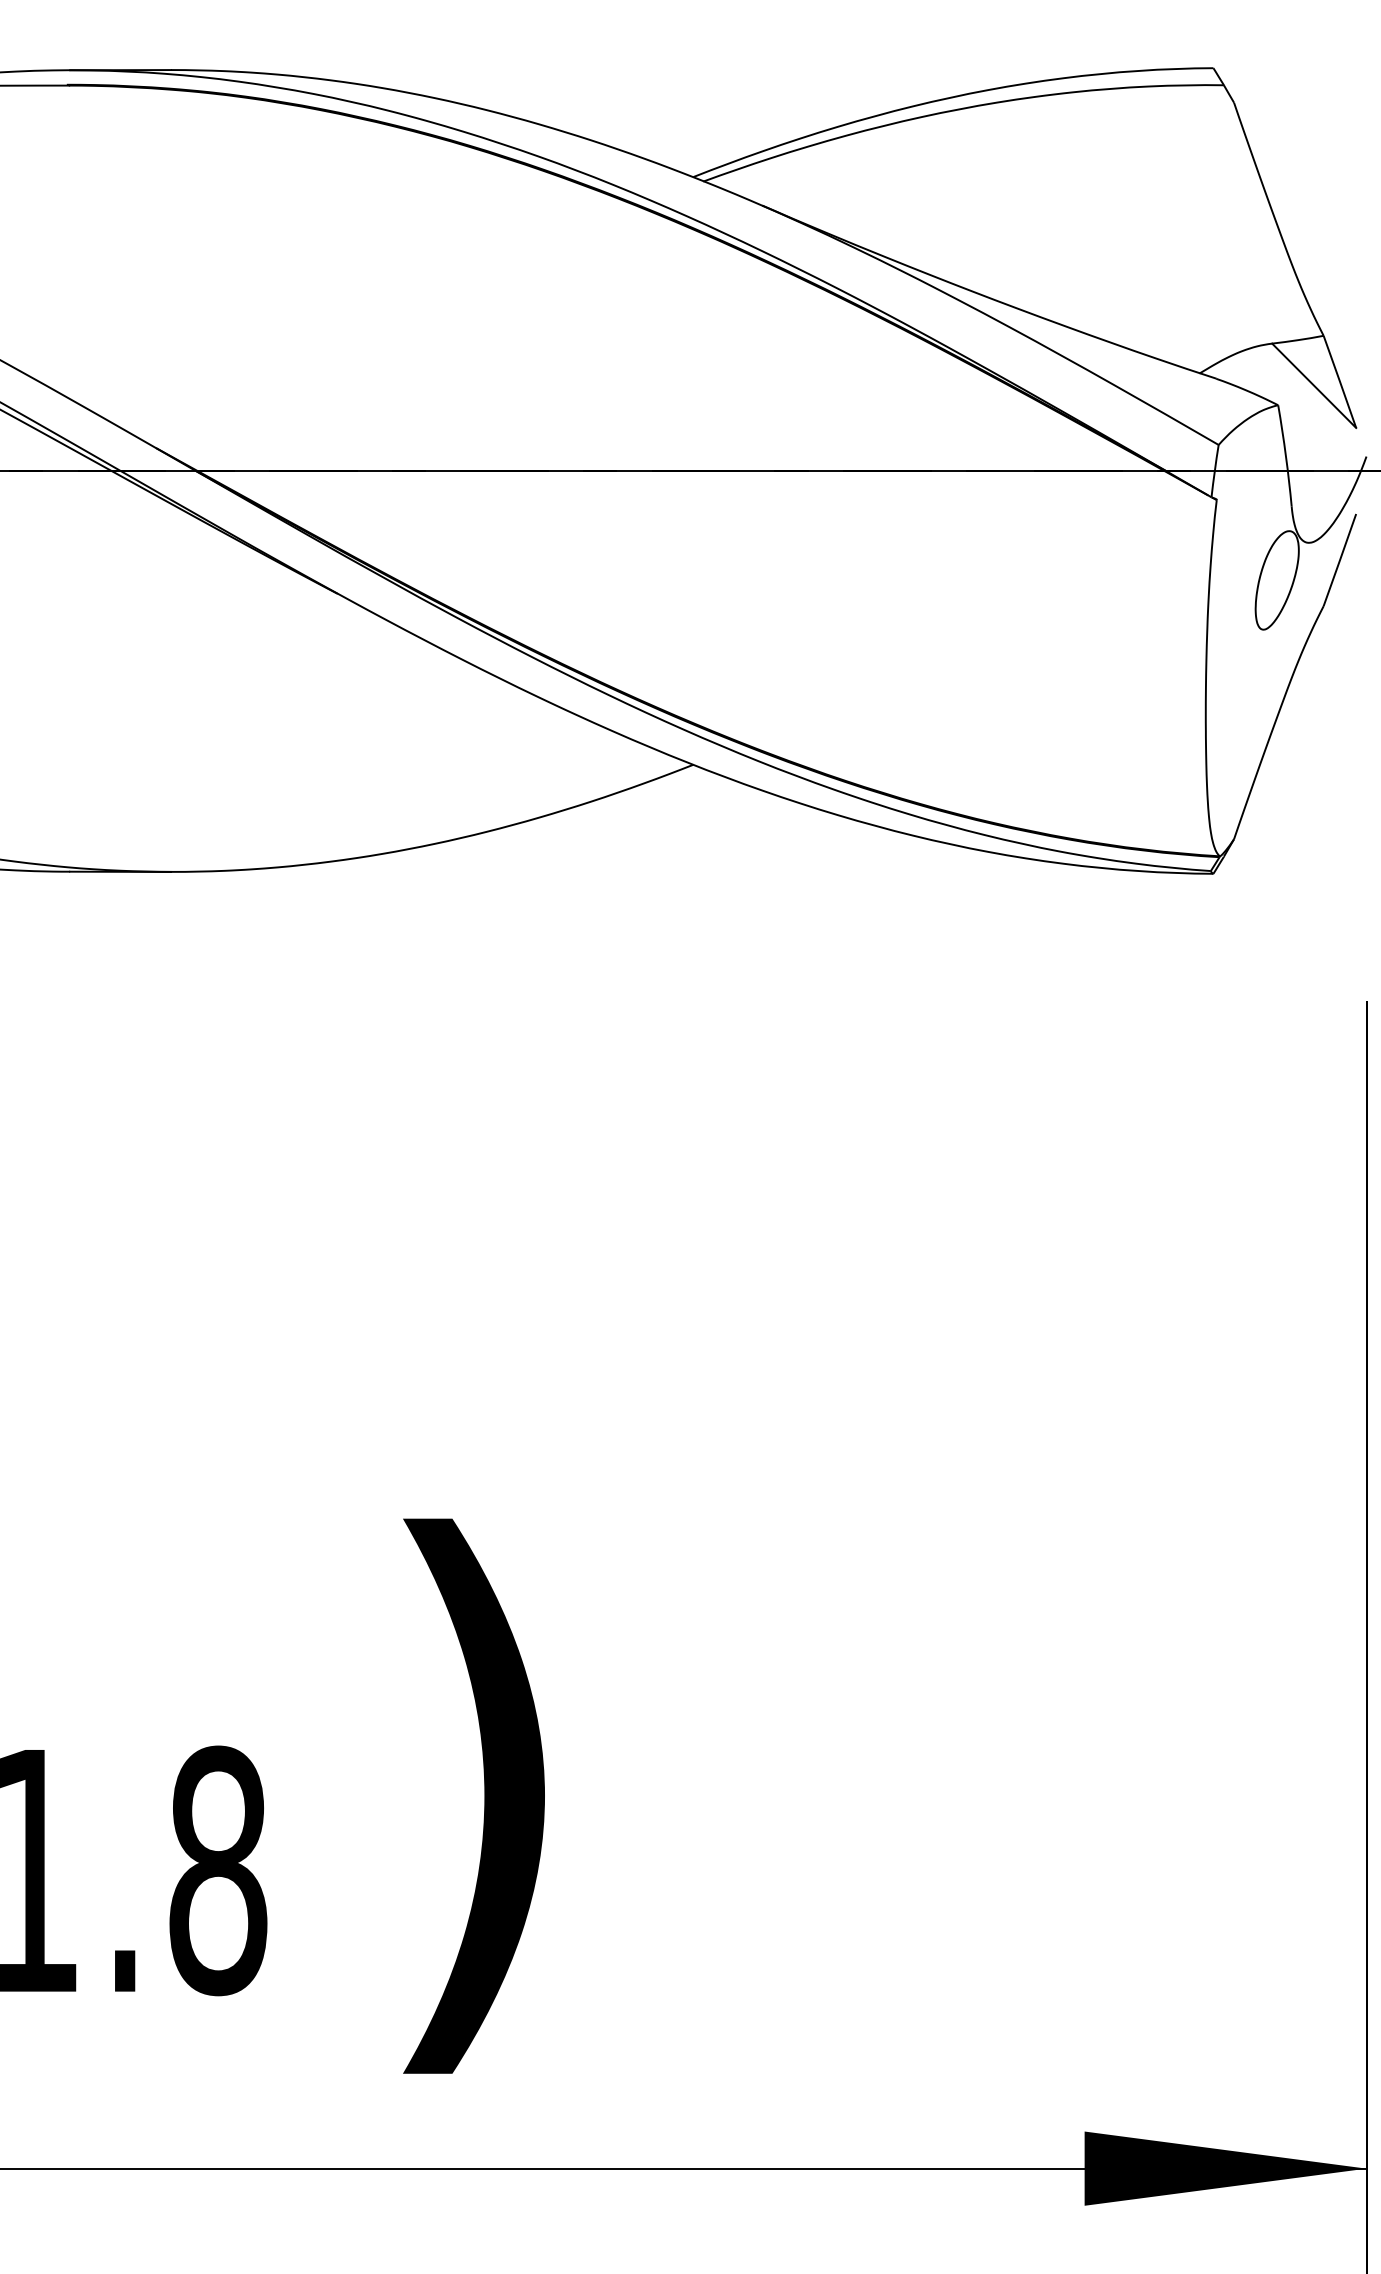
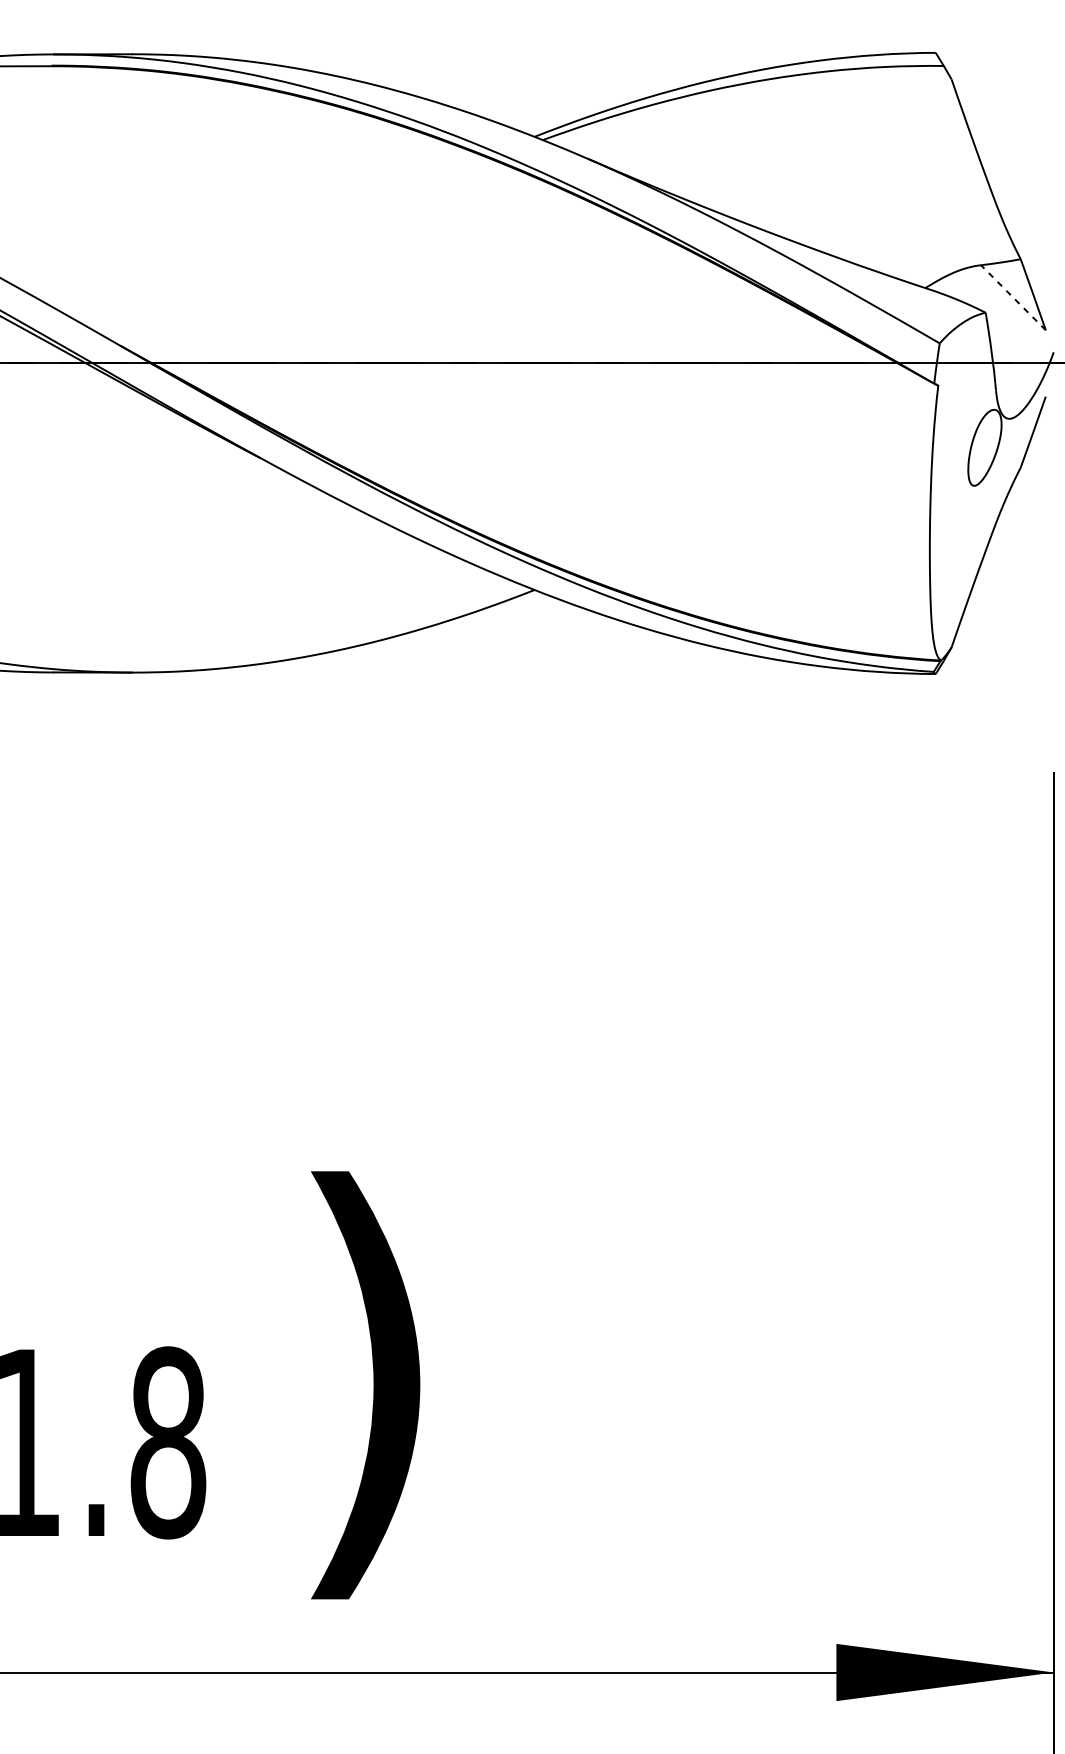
line: (1314, 385) -> (1013, 297), solid -> dashed

